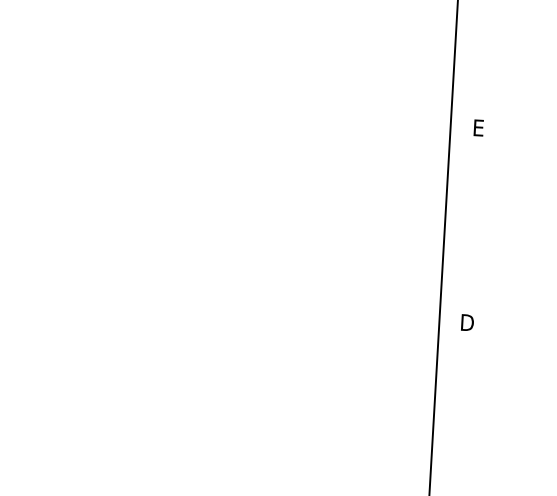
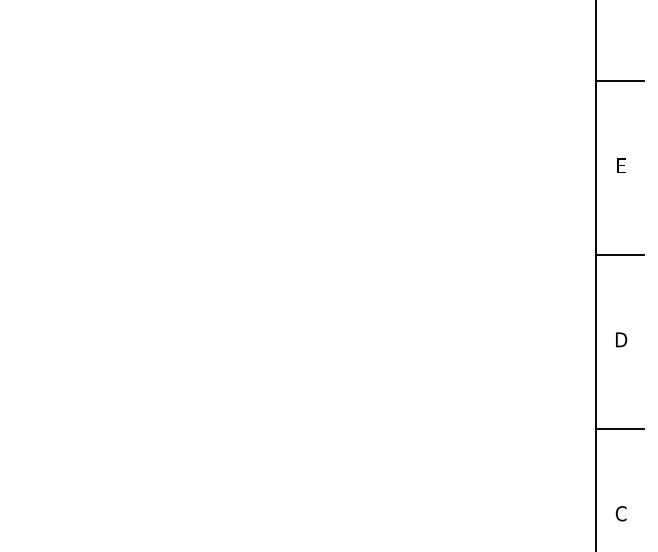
line: (482, 32) -> (619, 80), added
line: (470, 227) -> (619, 254), added
line: (459, 421) -> (619, 428), added

